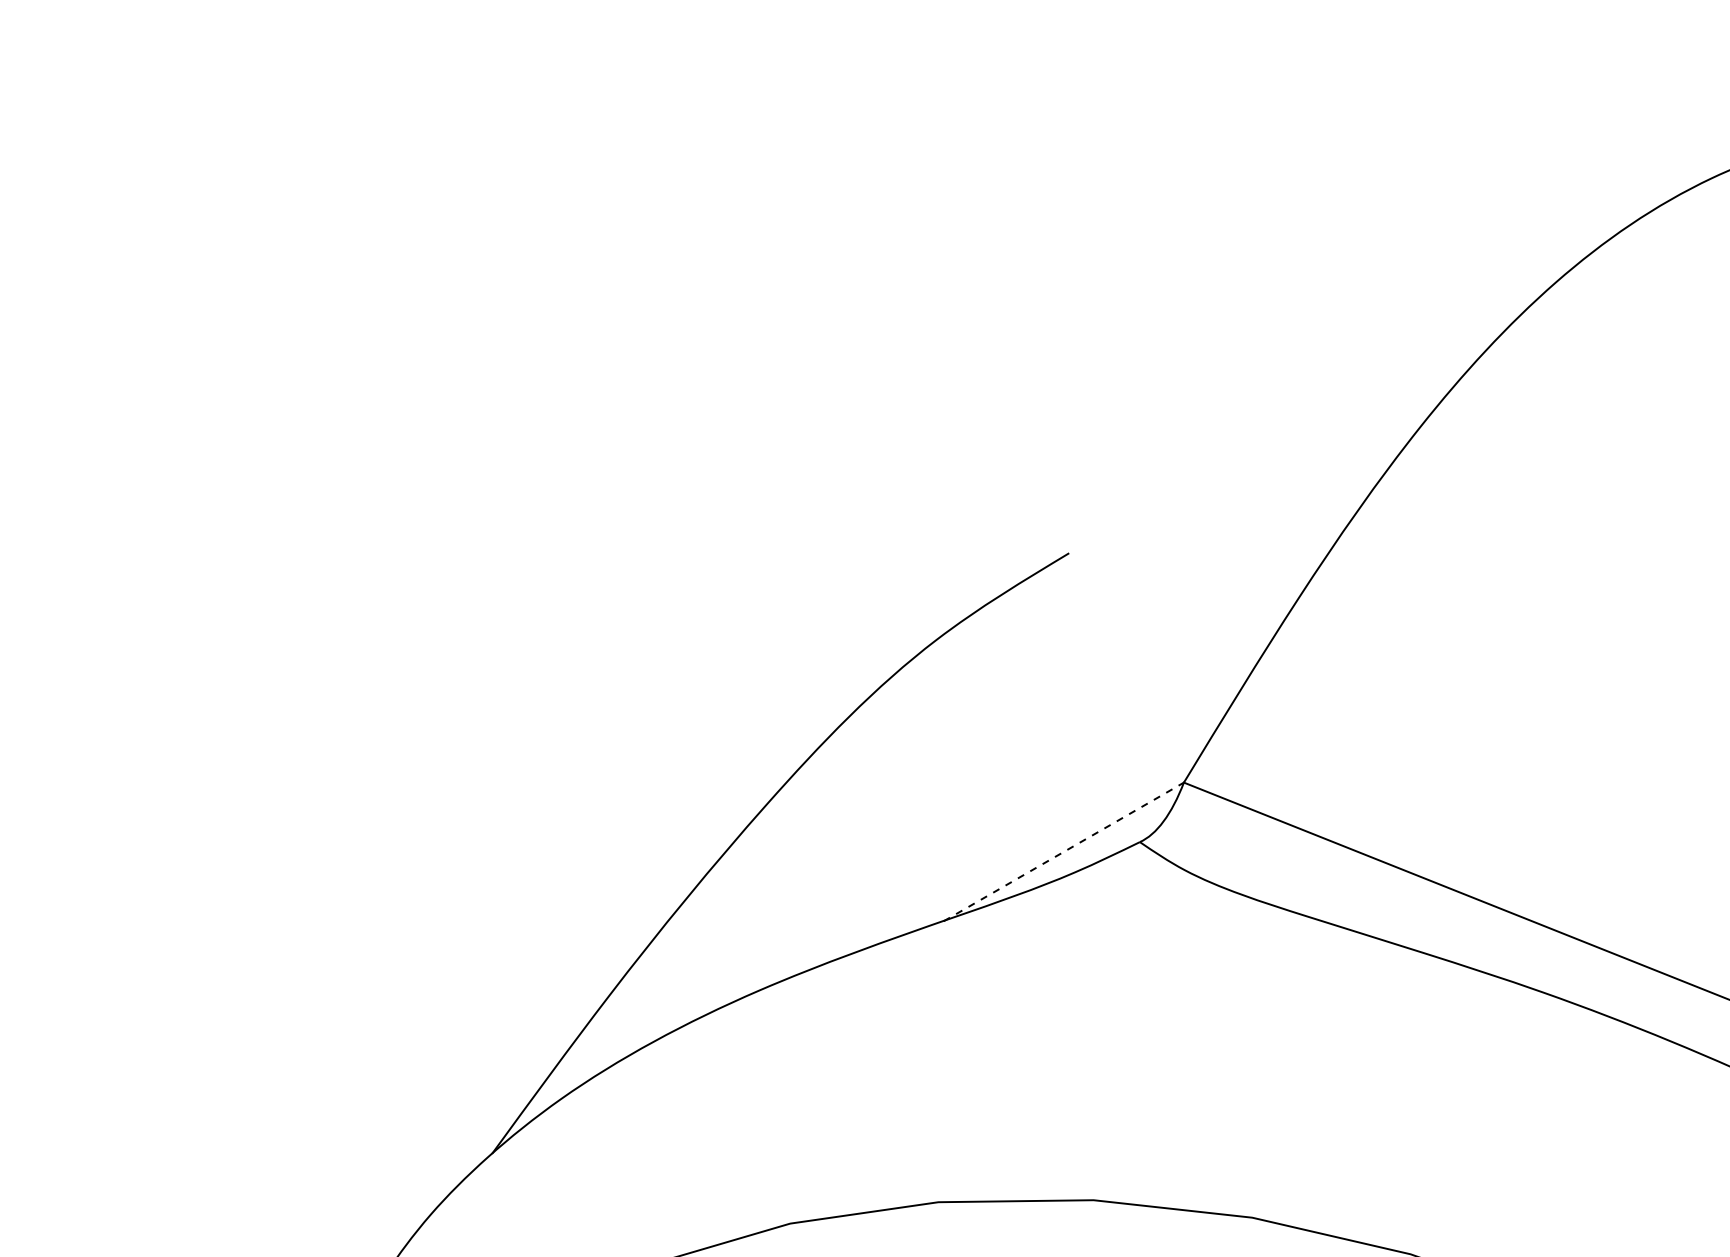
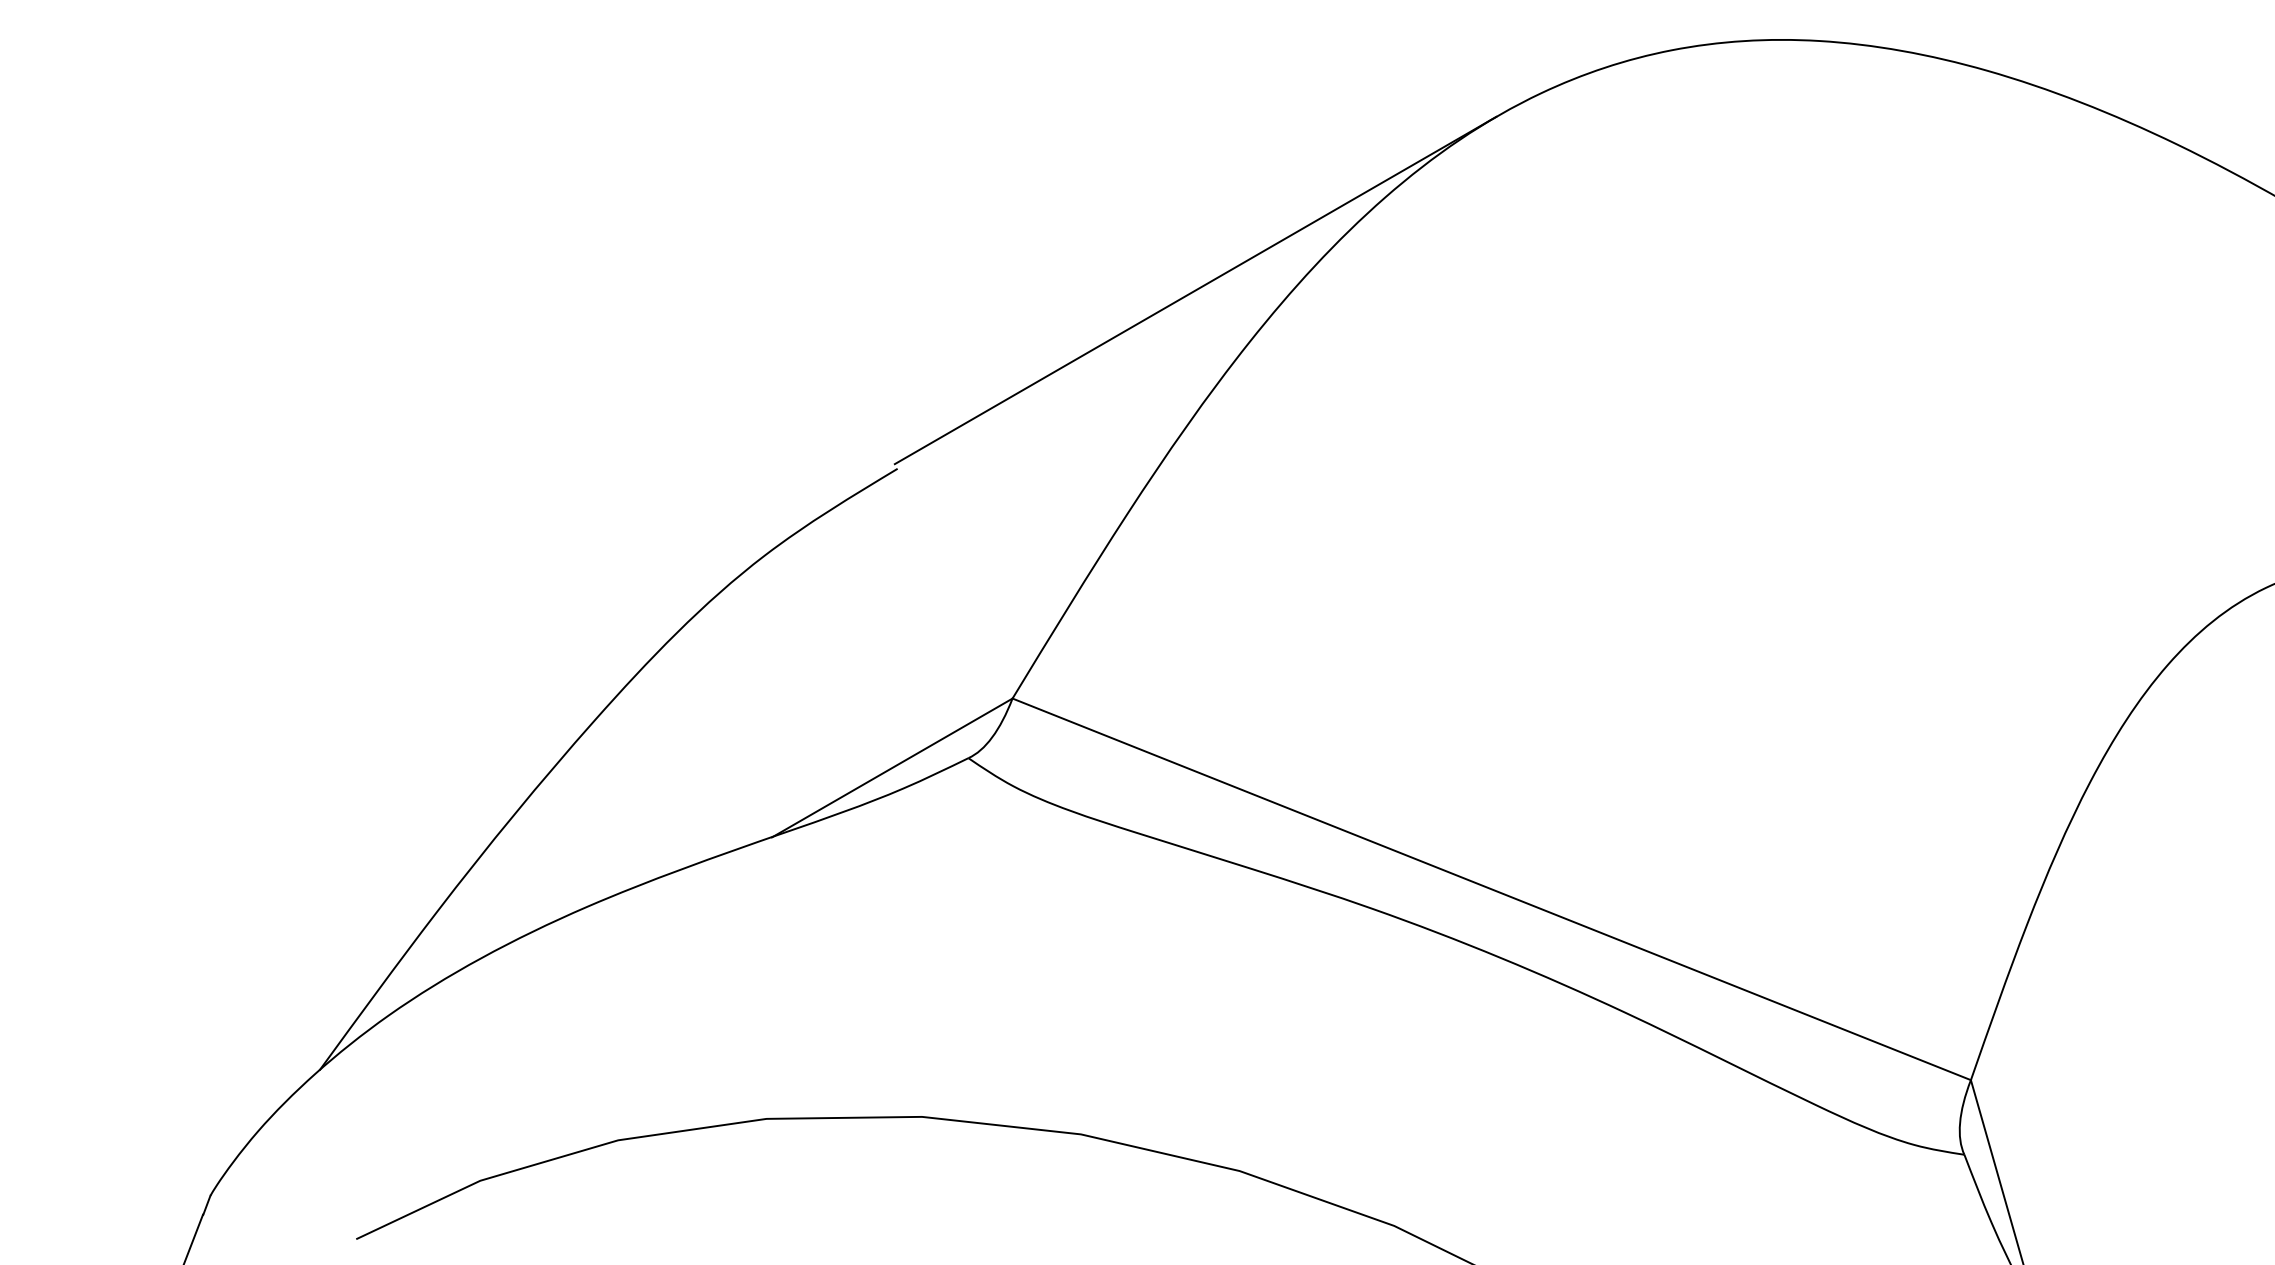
line: (1366, 375) -> (1195, 290), added
line: (1064, 852) -> (892, 768), dashed -> solid

